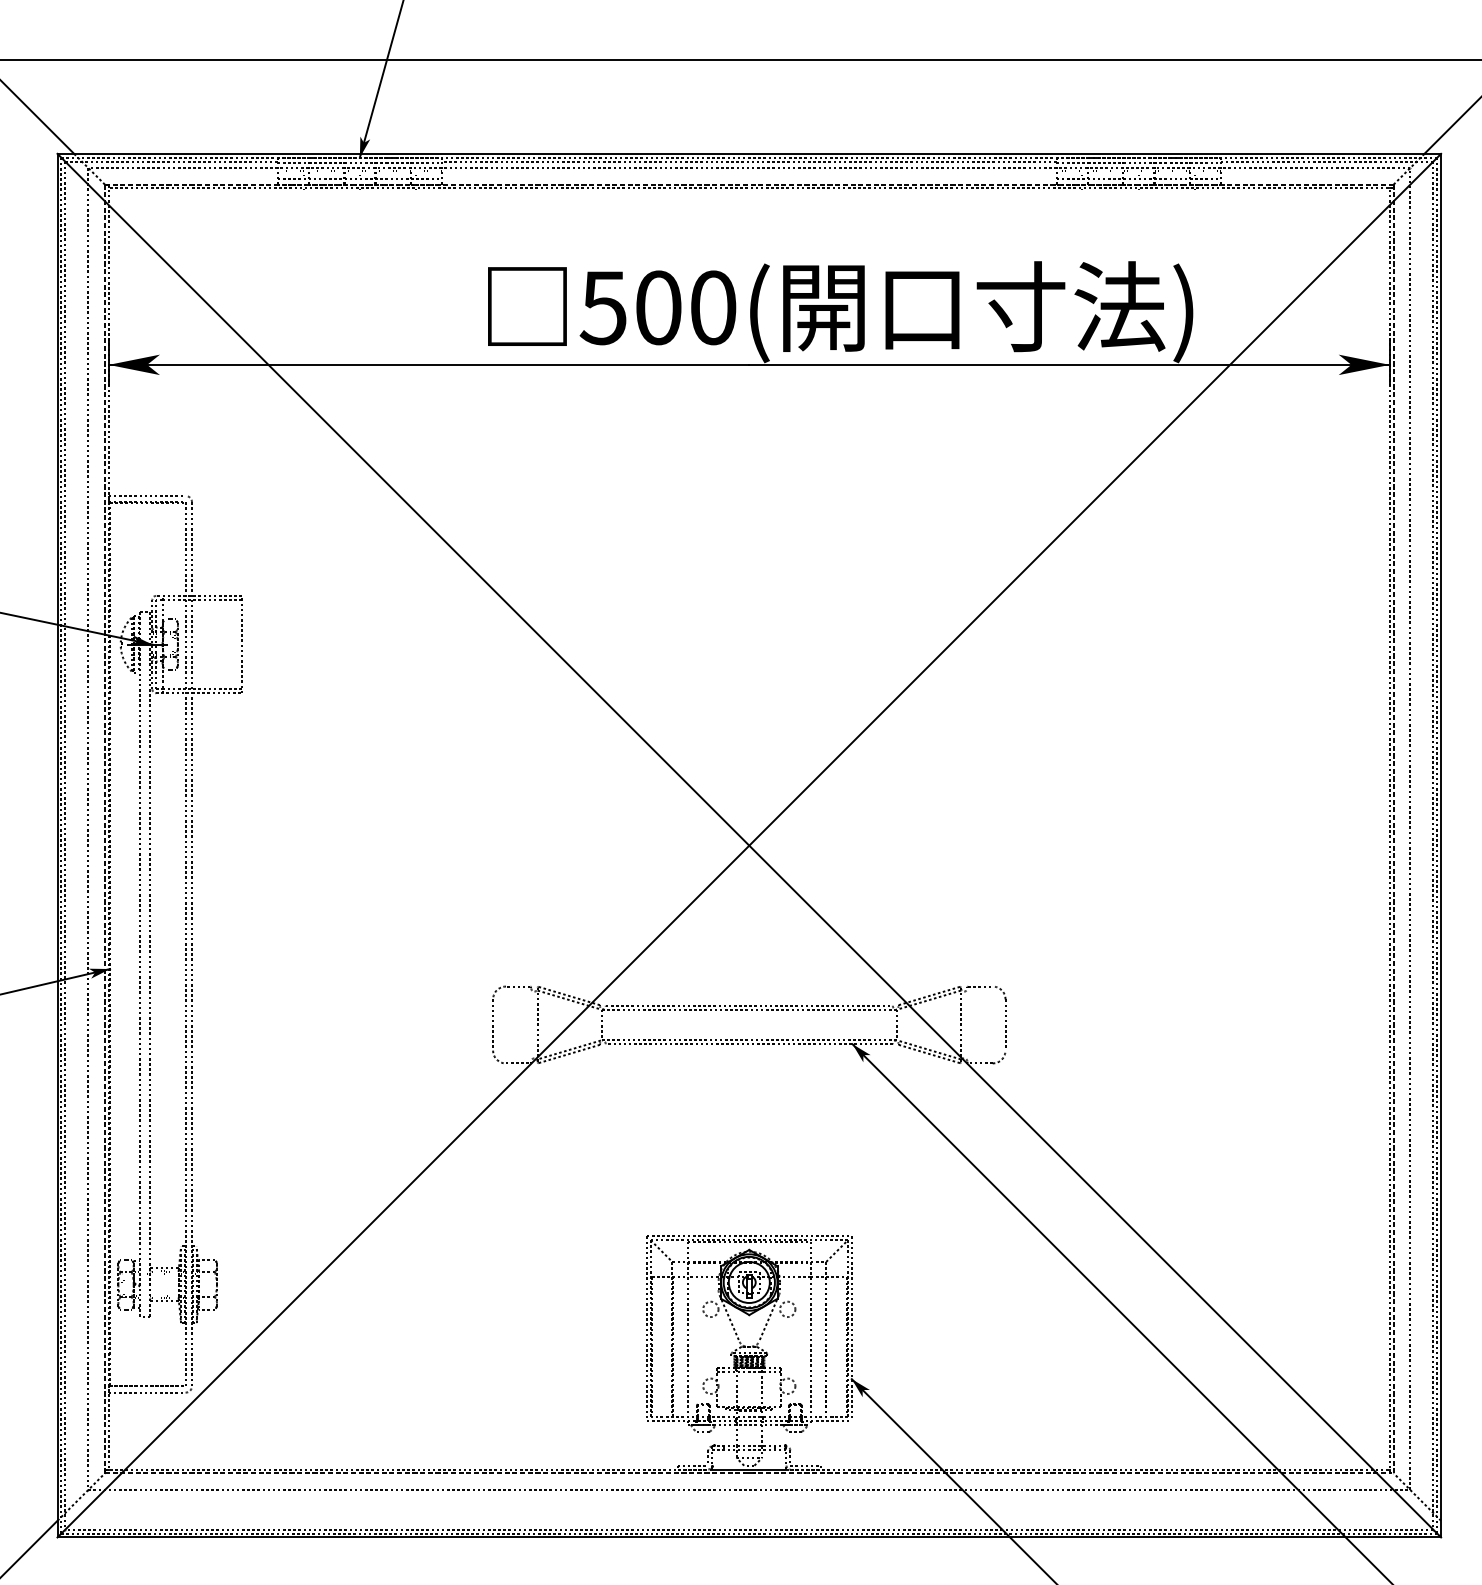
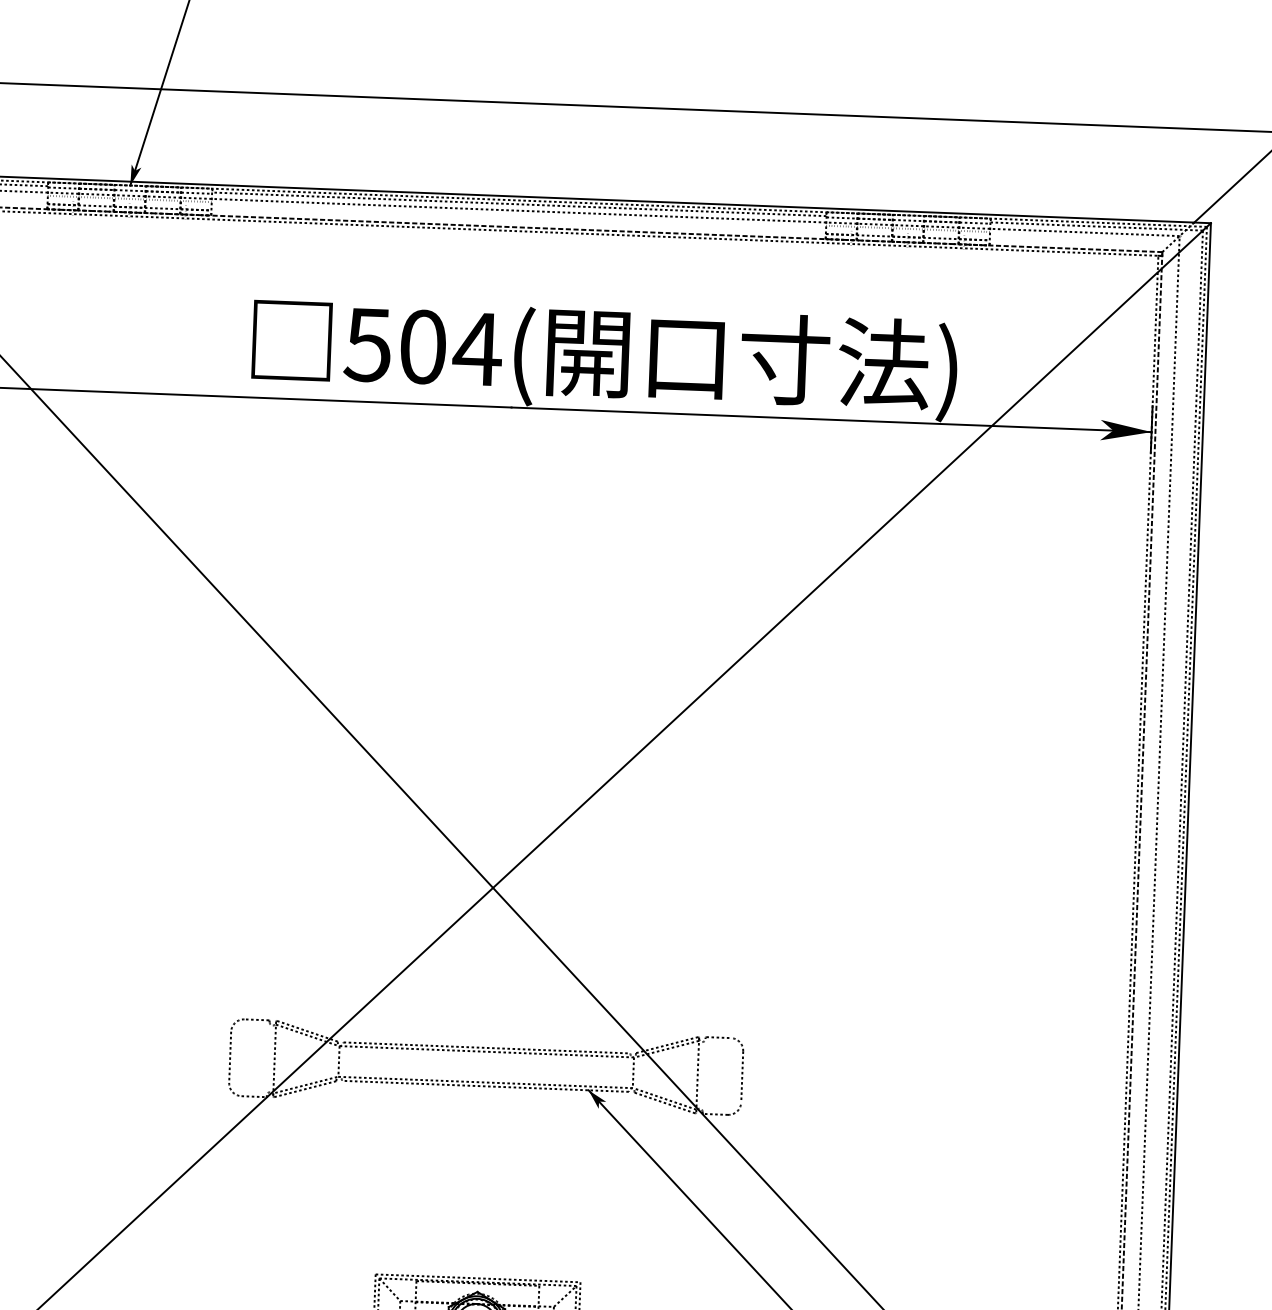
text: (712, 307) -> (476, 348), 500( -> 504(

